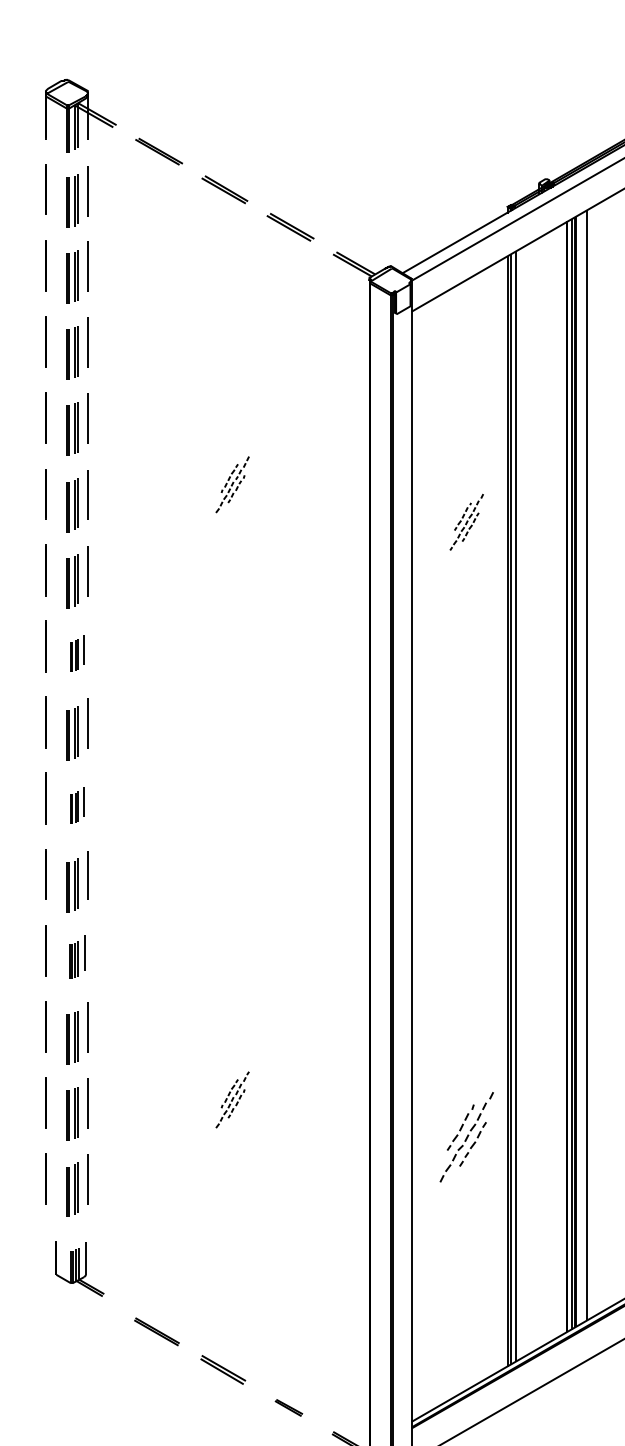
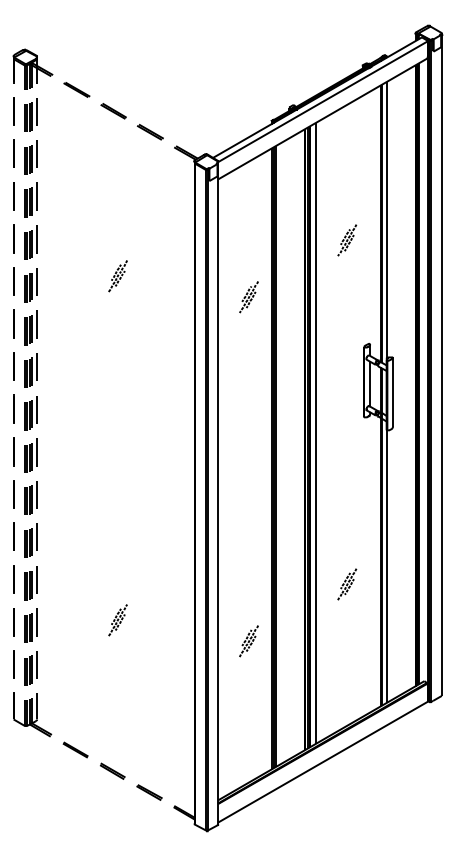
part: (76, 653) -> (30, 370), size x1.67
part: (76, 805) -> (30, 455), size x1.67
part: (76, 957) -> (30, 540), size x1.43
part: (465, 1137) -> (248, 641), size x0.62
part: (79, 1268) -> (32, 714), size x1.43
part: (288, 1407) -> (149, 792), size x1.67

